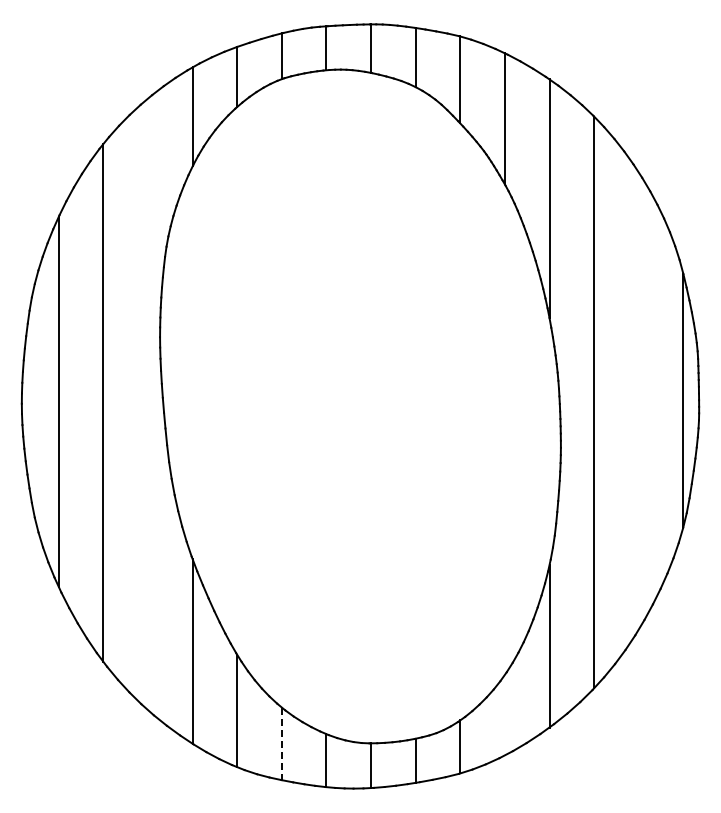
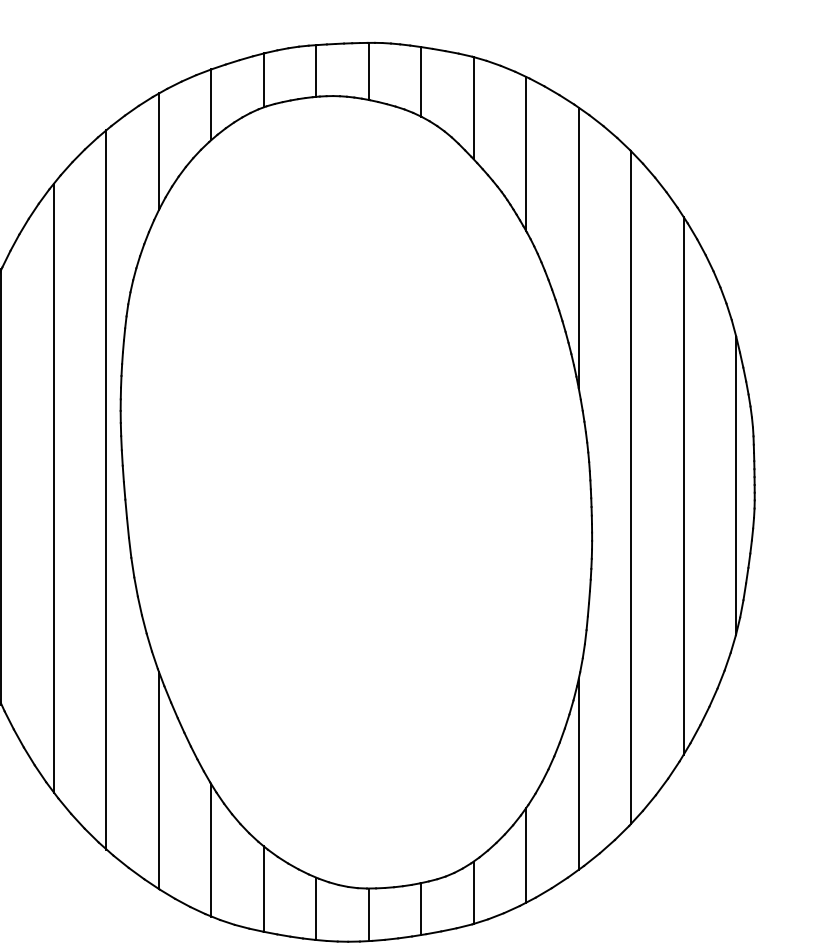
line: (638, 400) -> (683, 485), added
line: (147, 404) -> (105, 489), added
line: (504, 714) -> (525, 854), added
line: (281, 744) -> (263, 889), dashed -> solid

